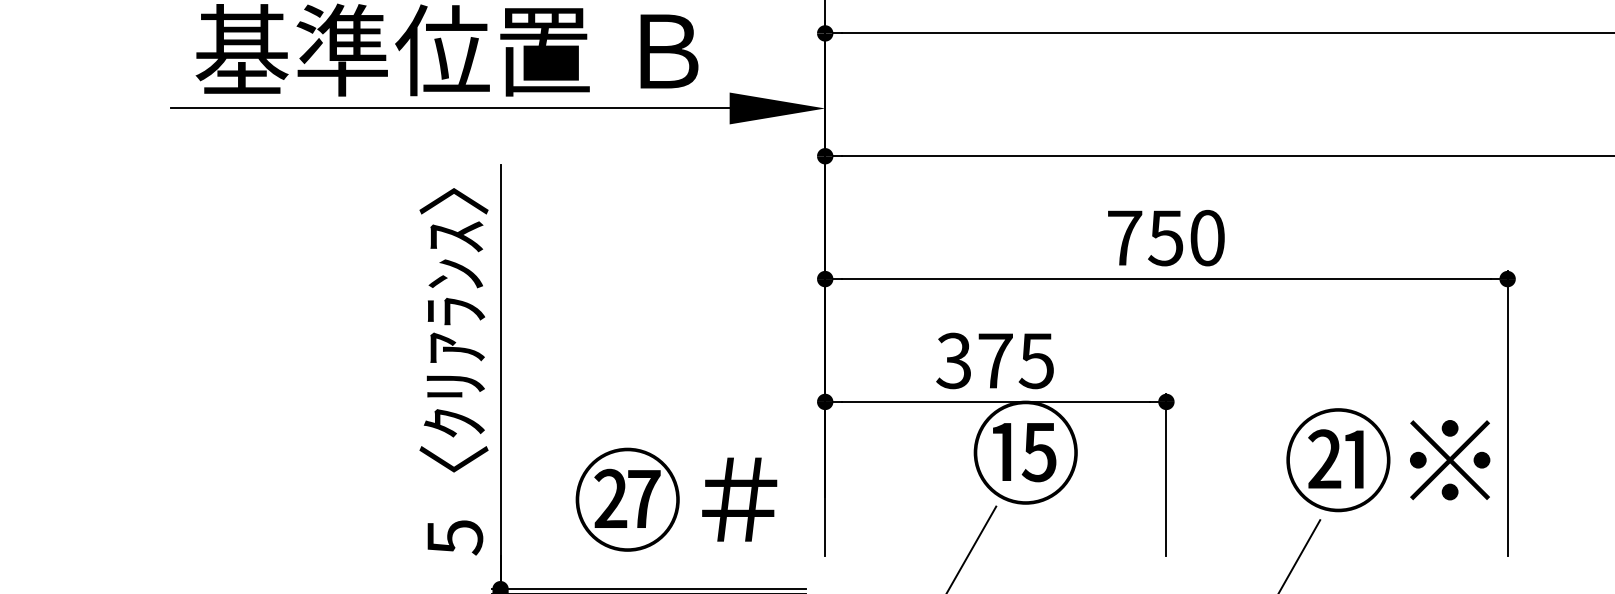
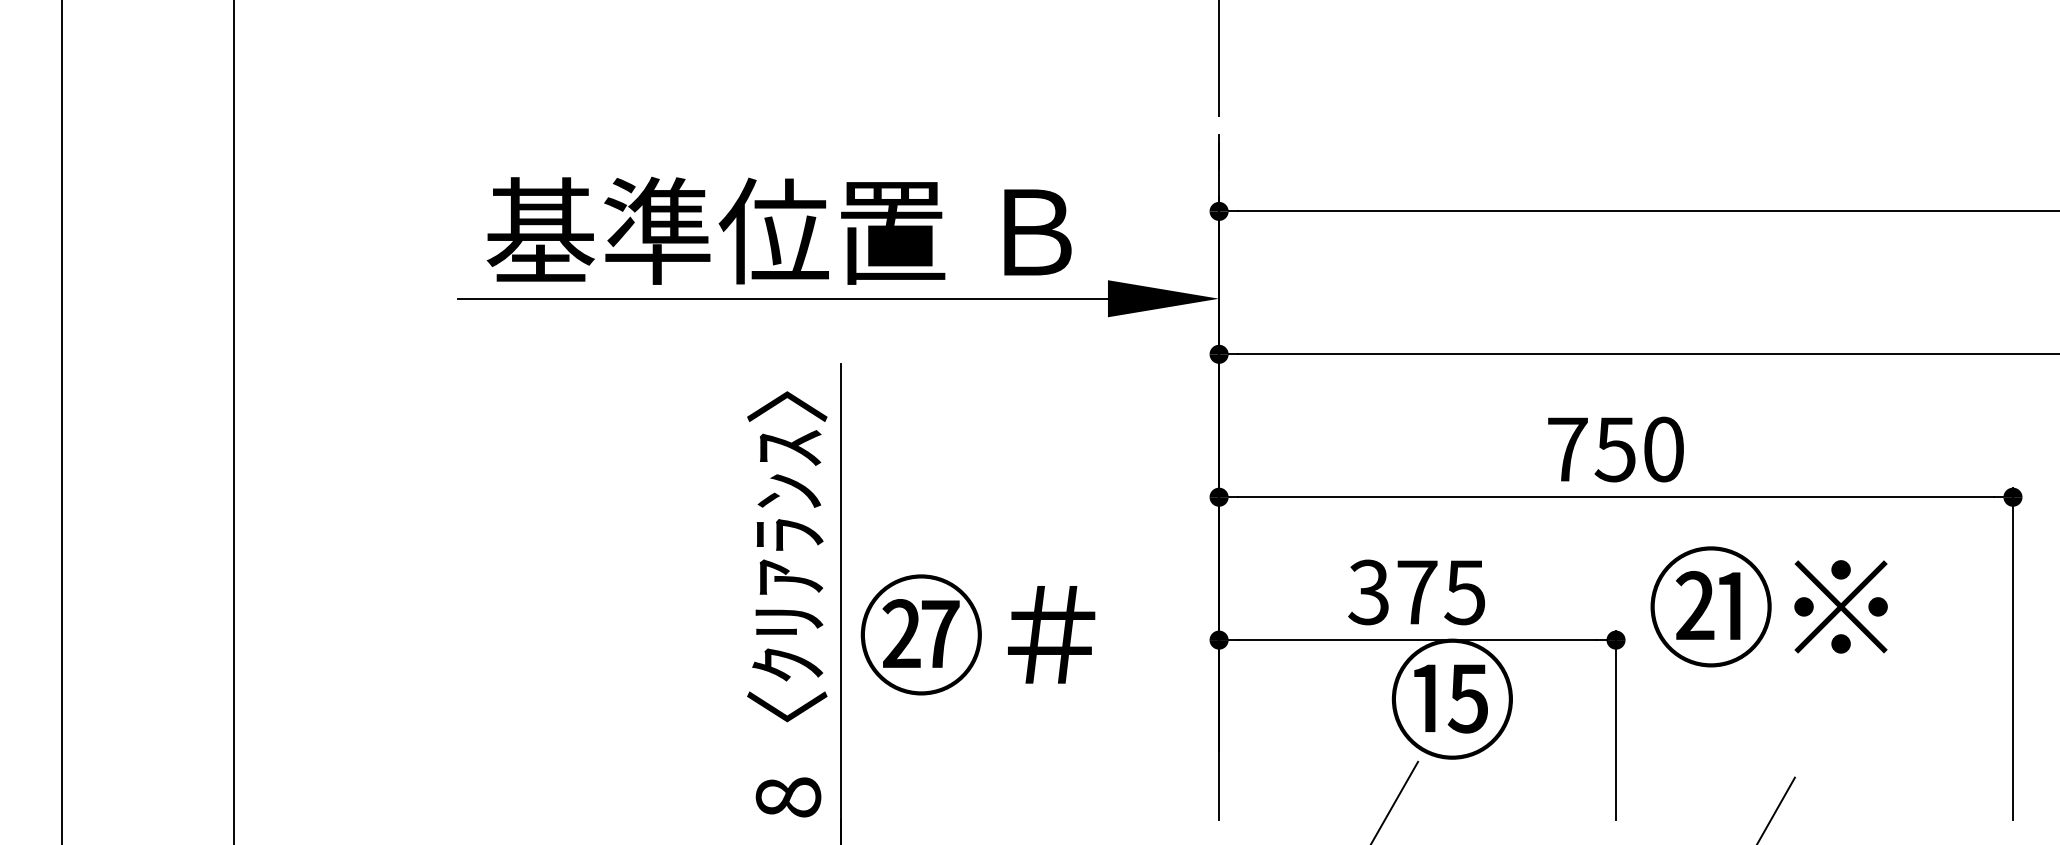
text: (1387, 459) -> (1768, 606), moved
text: (675, 499) -> (977, 634), moved
text: (455, 537) -> (788, 797), 5 -> 8

